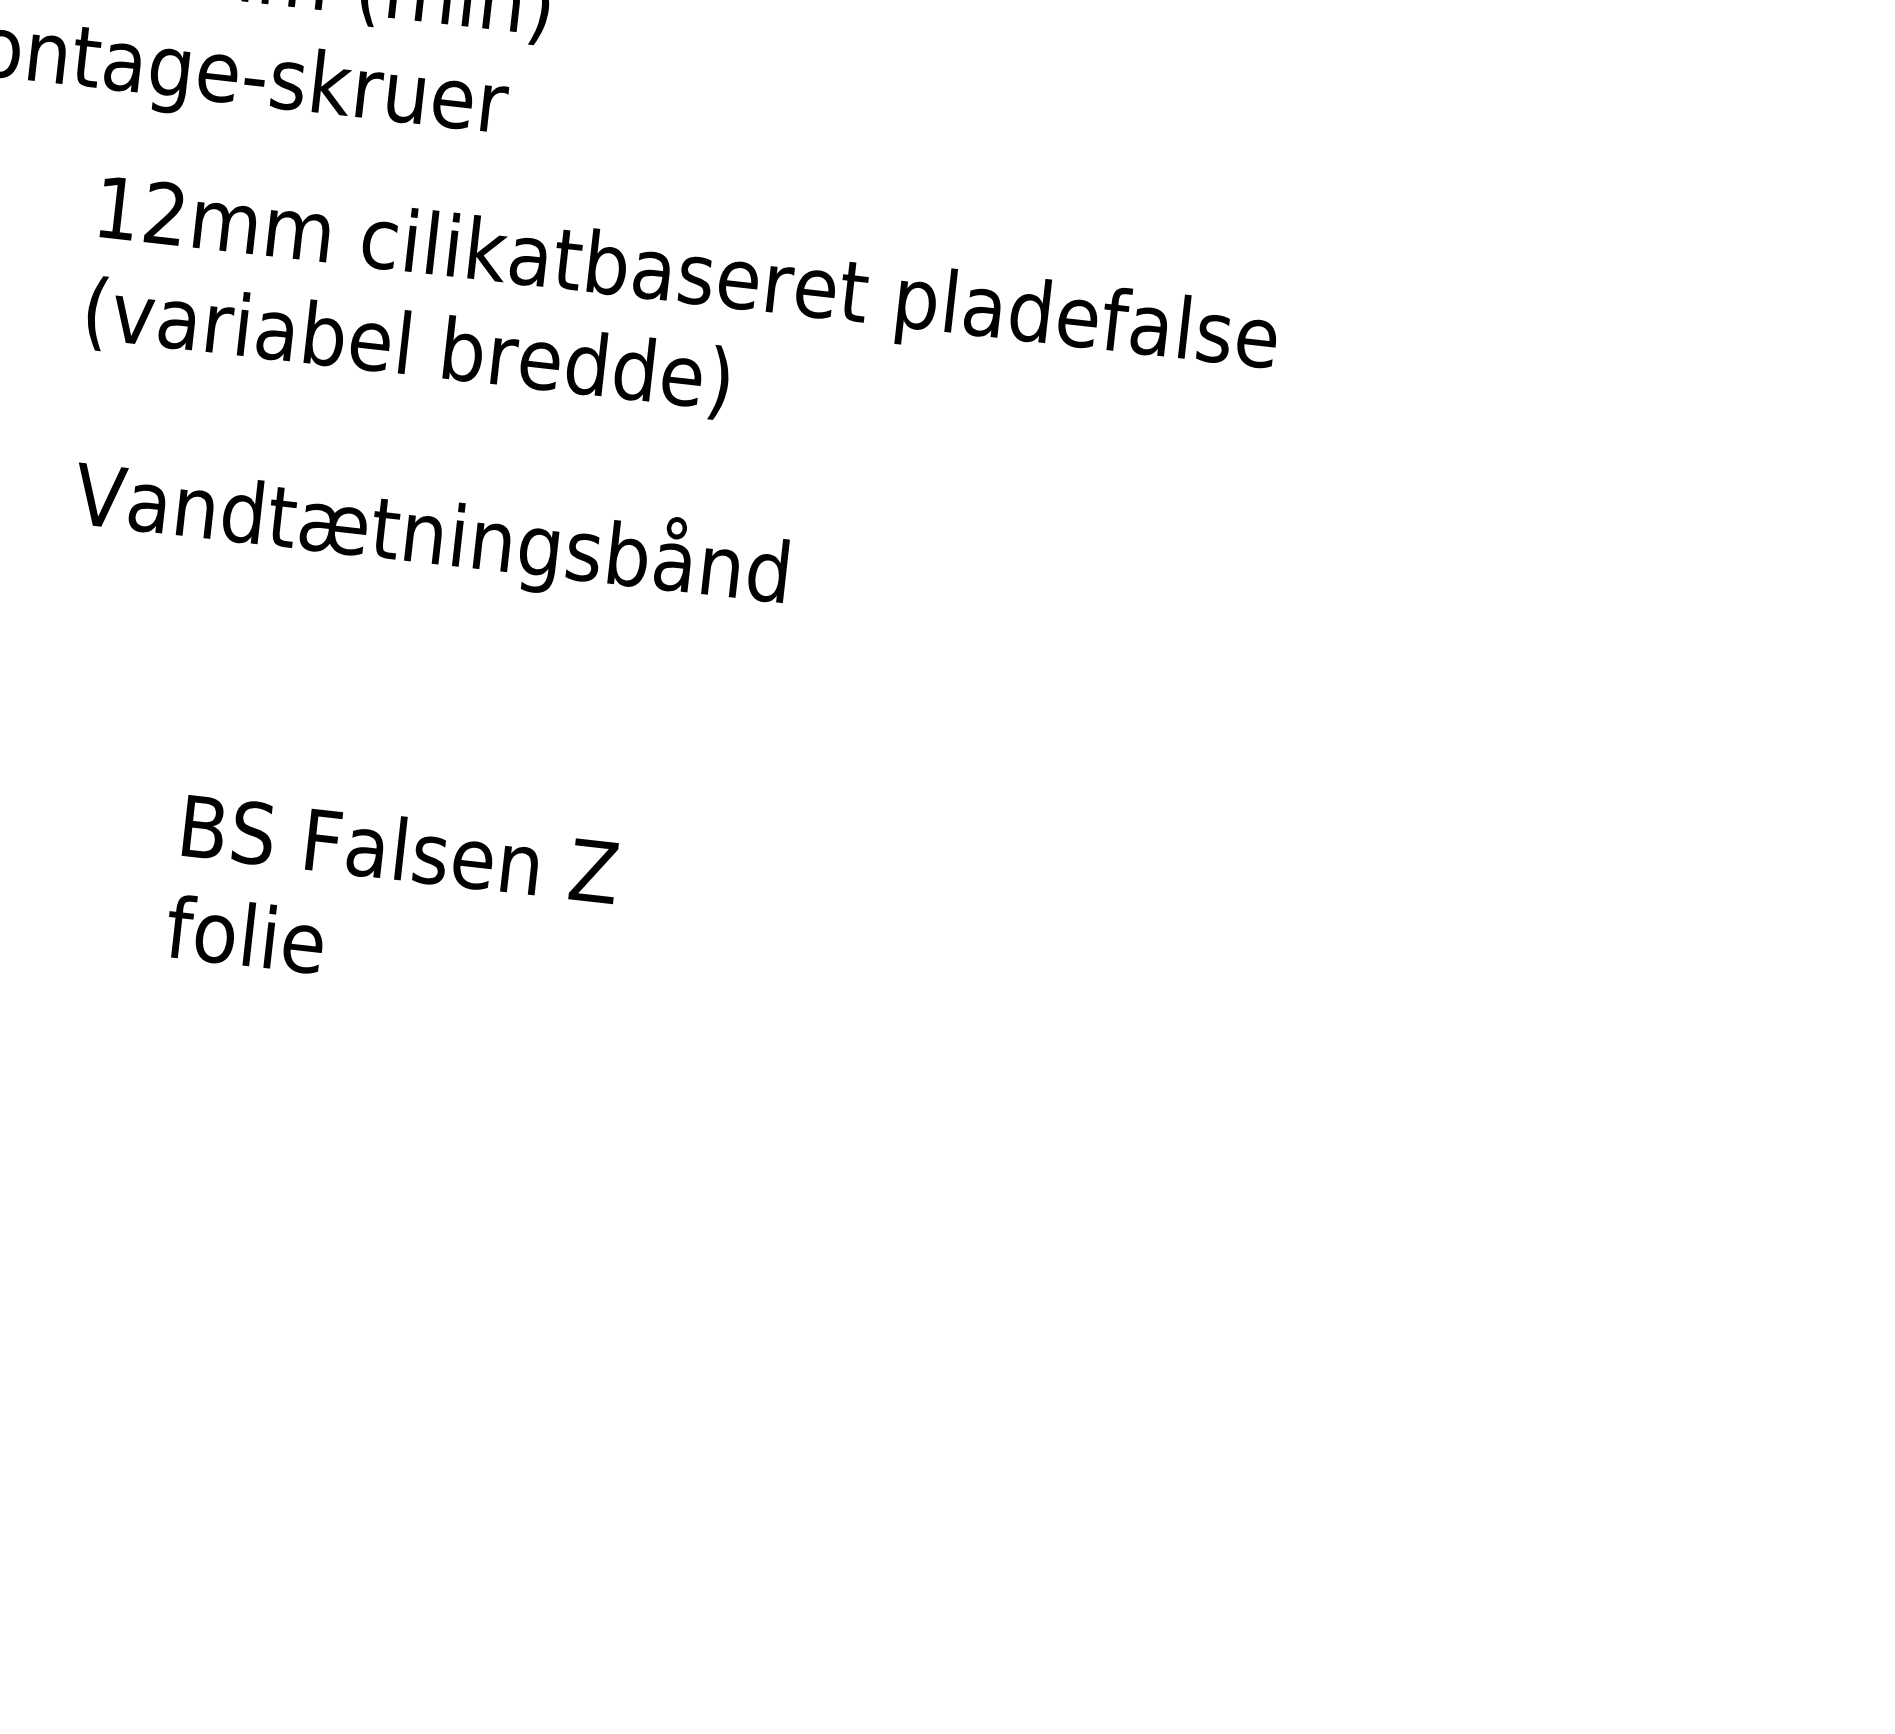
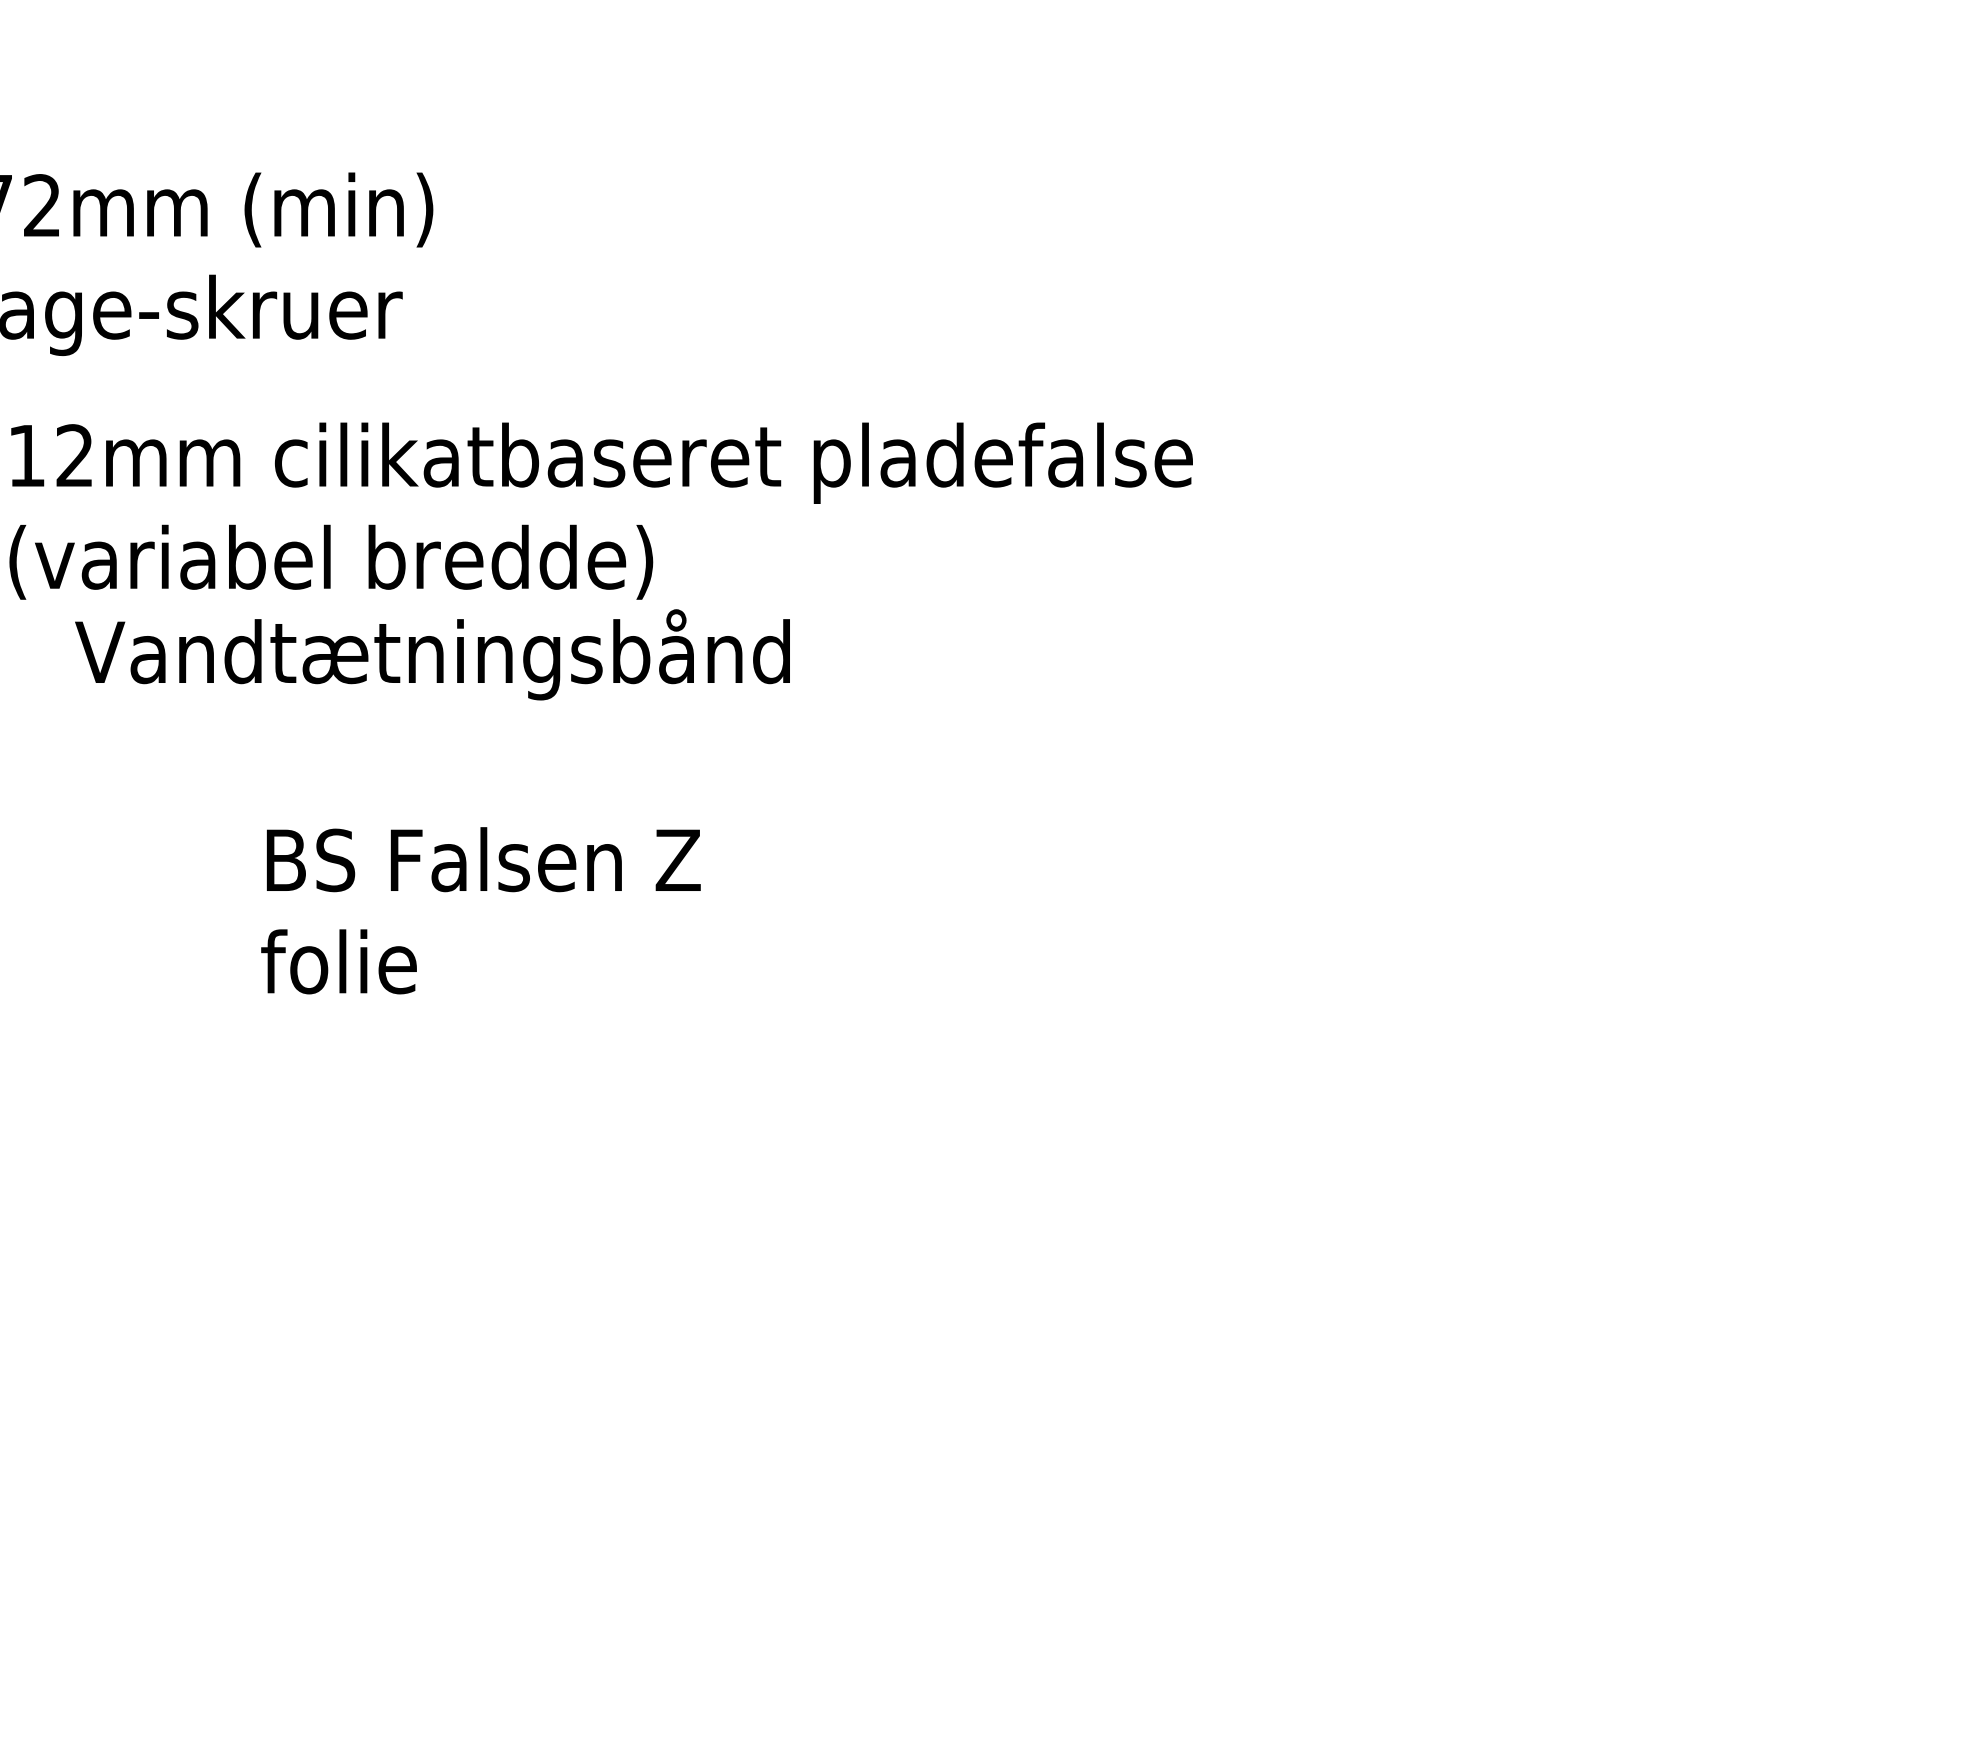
text: (430, 534) -> (432, 654), moved
text: (391, 898) -> (480, 910), moved

